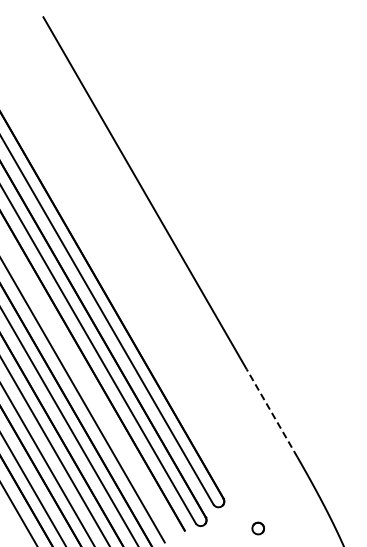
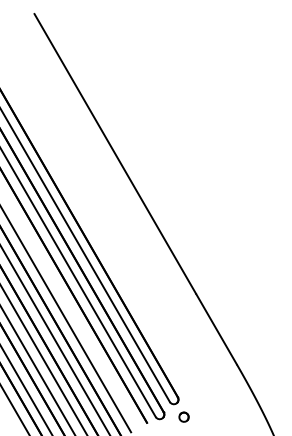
line: (272, 413) -> (216, 329), dashed -> solid
part: (257, 528) -> (183, 417), moved

